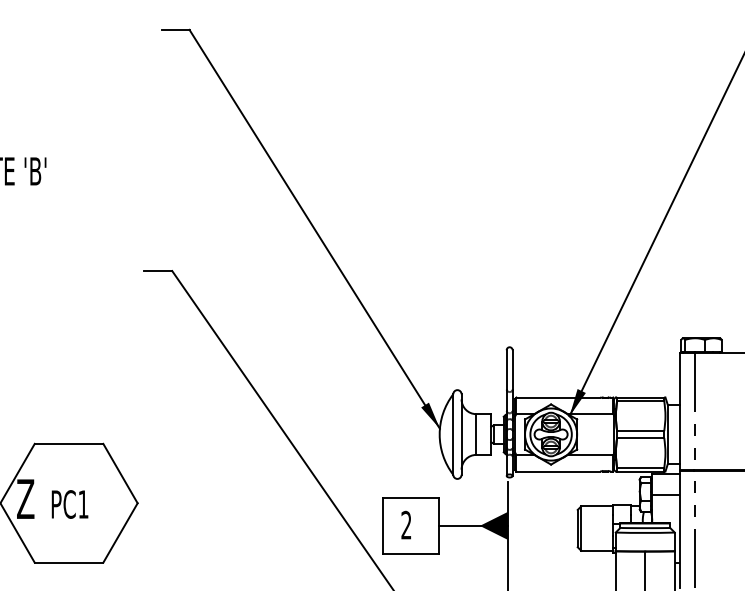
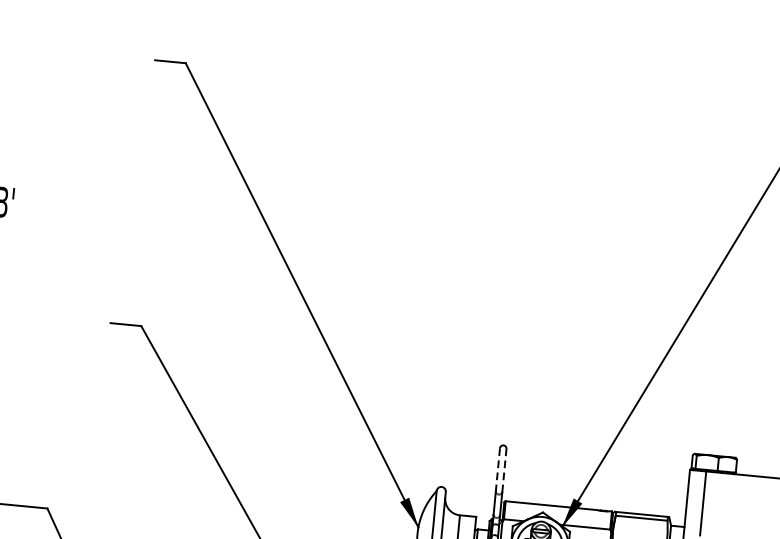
line: (506, 369) -> (497, 469), solid -> dashed
line: (512, 369) -> (504, 470), solid -> dashed

